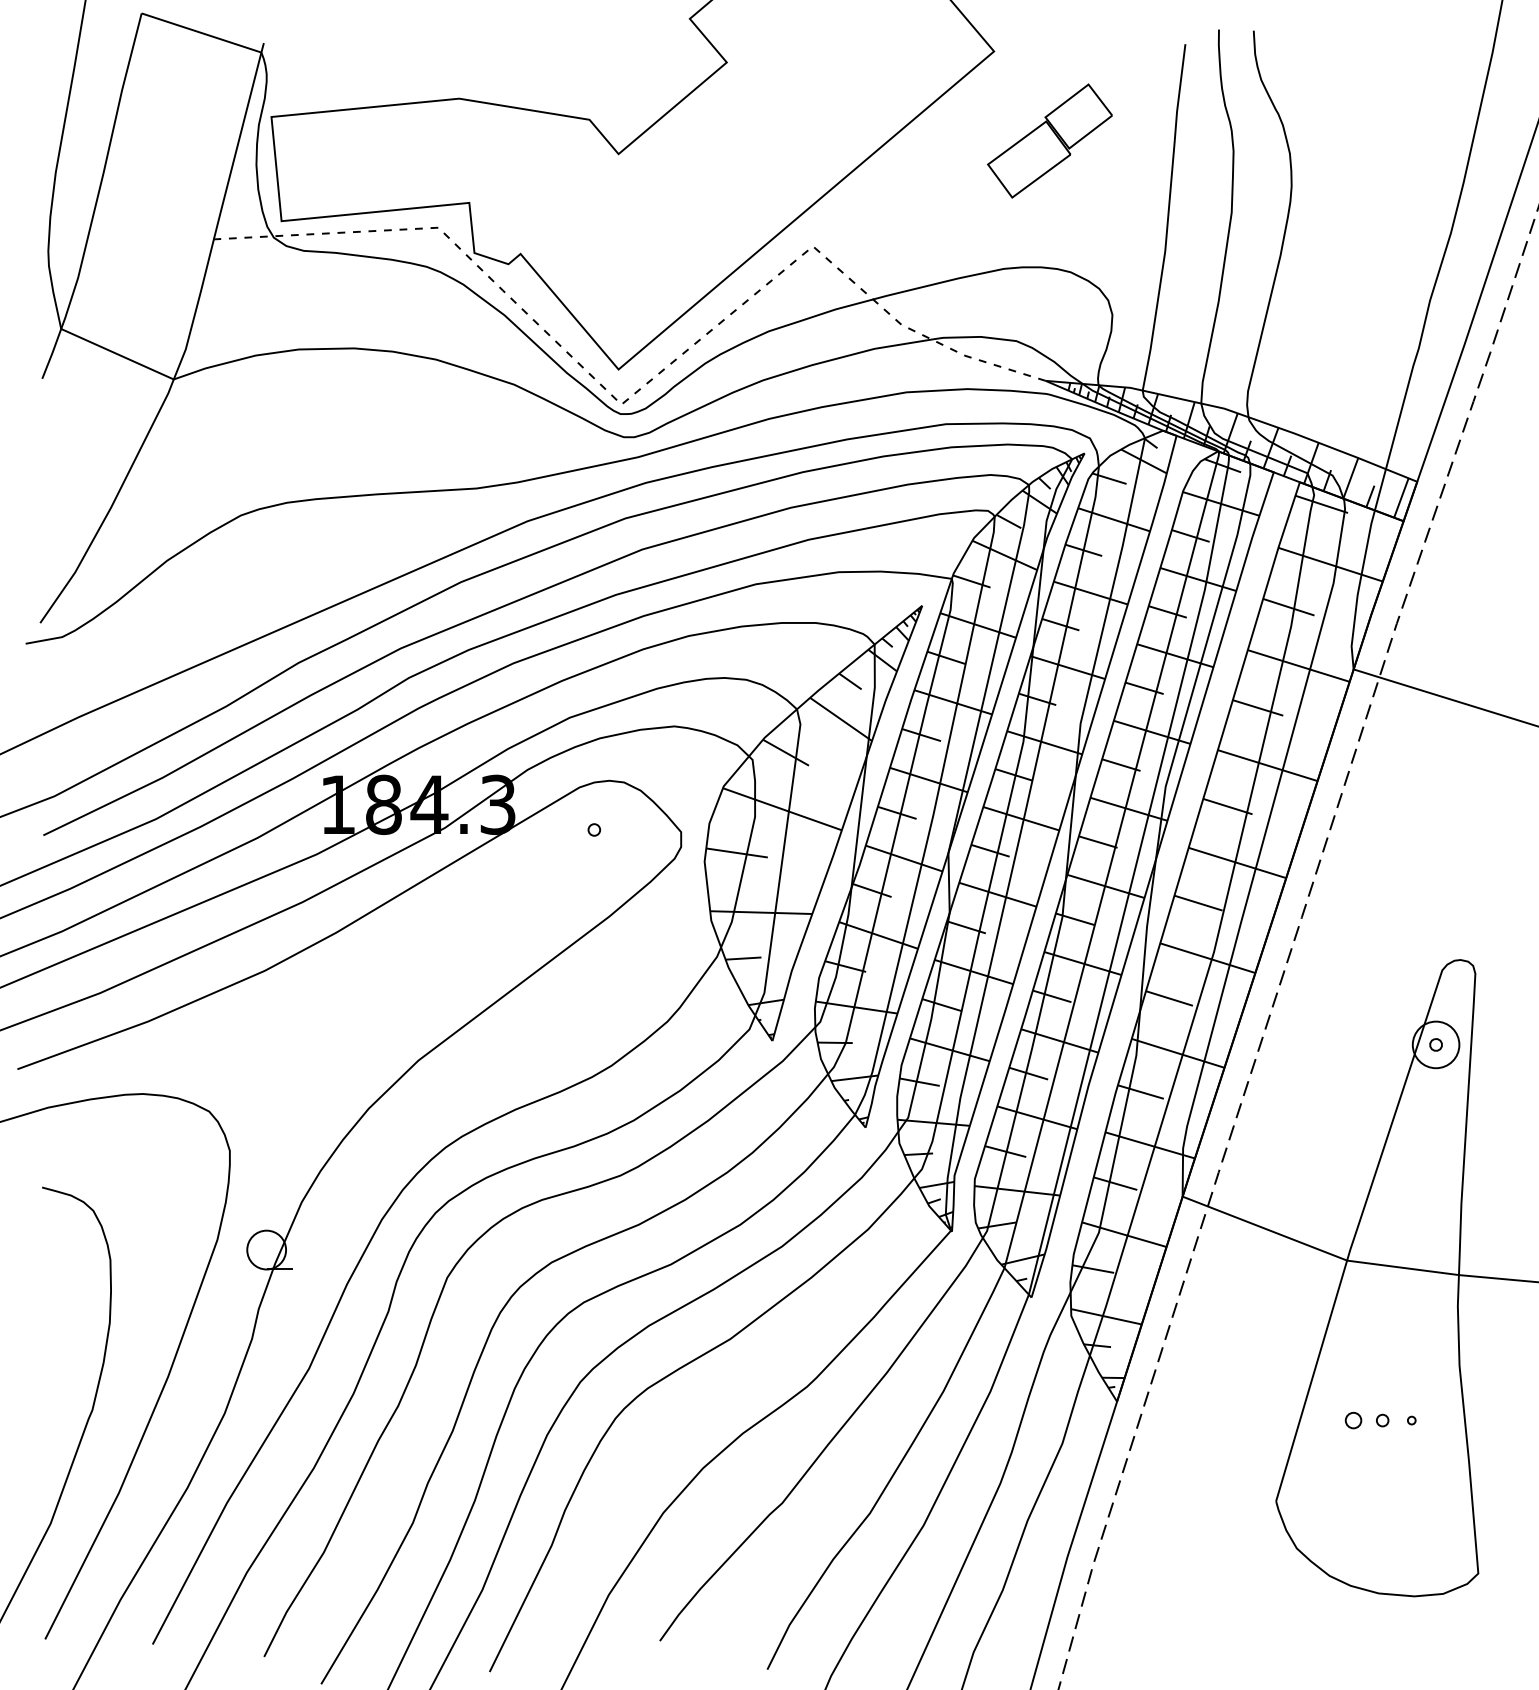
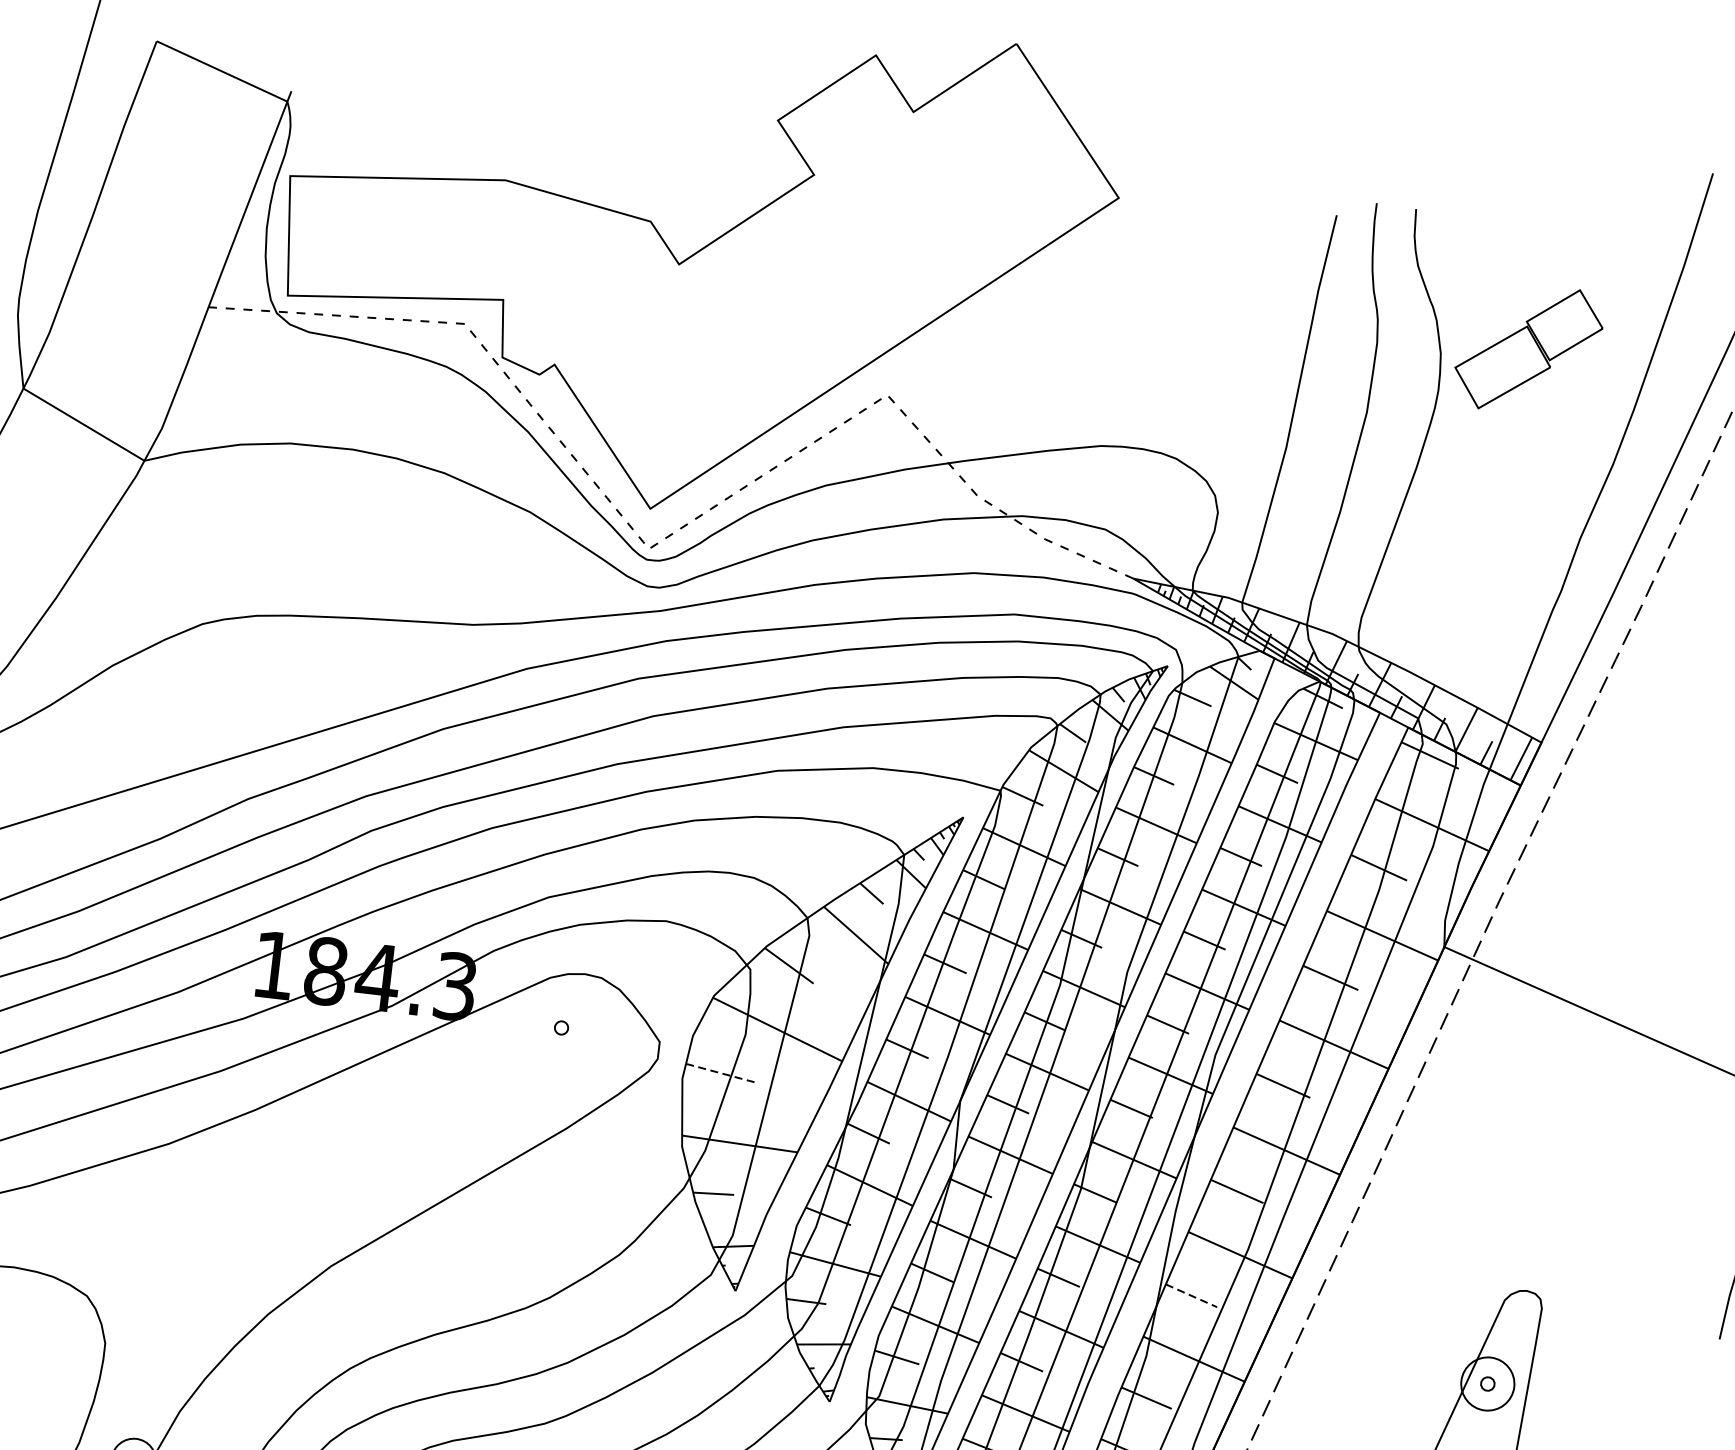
part: (1049, 140) -> (1528, 348), moved
line: (737, 853) -> (720, 1073), solid -> dashed
line: (1169, 998) -> (1191, 1295), solid -> dashed

